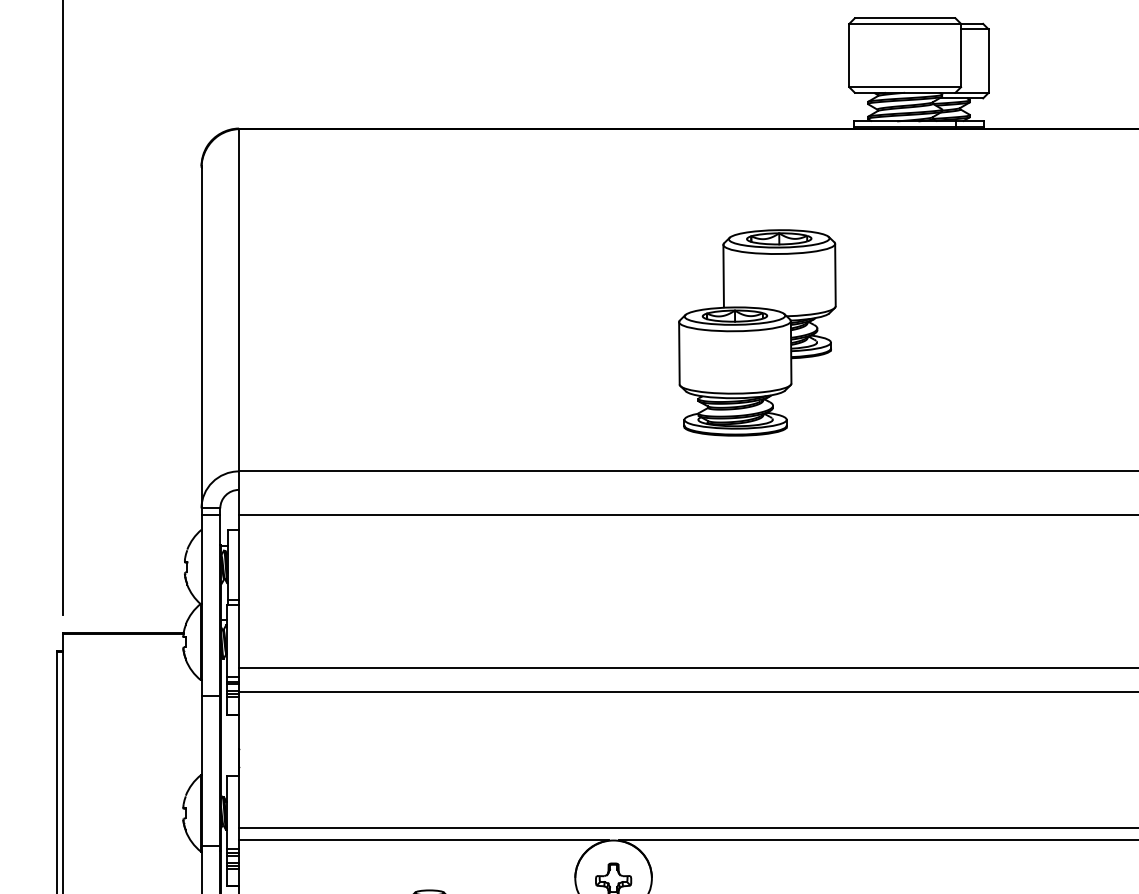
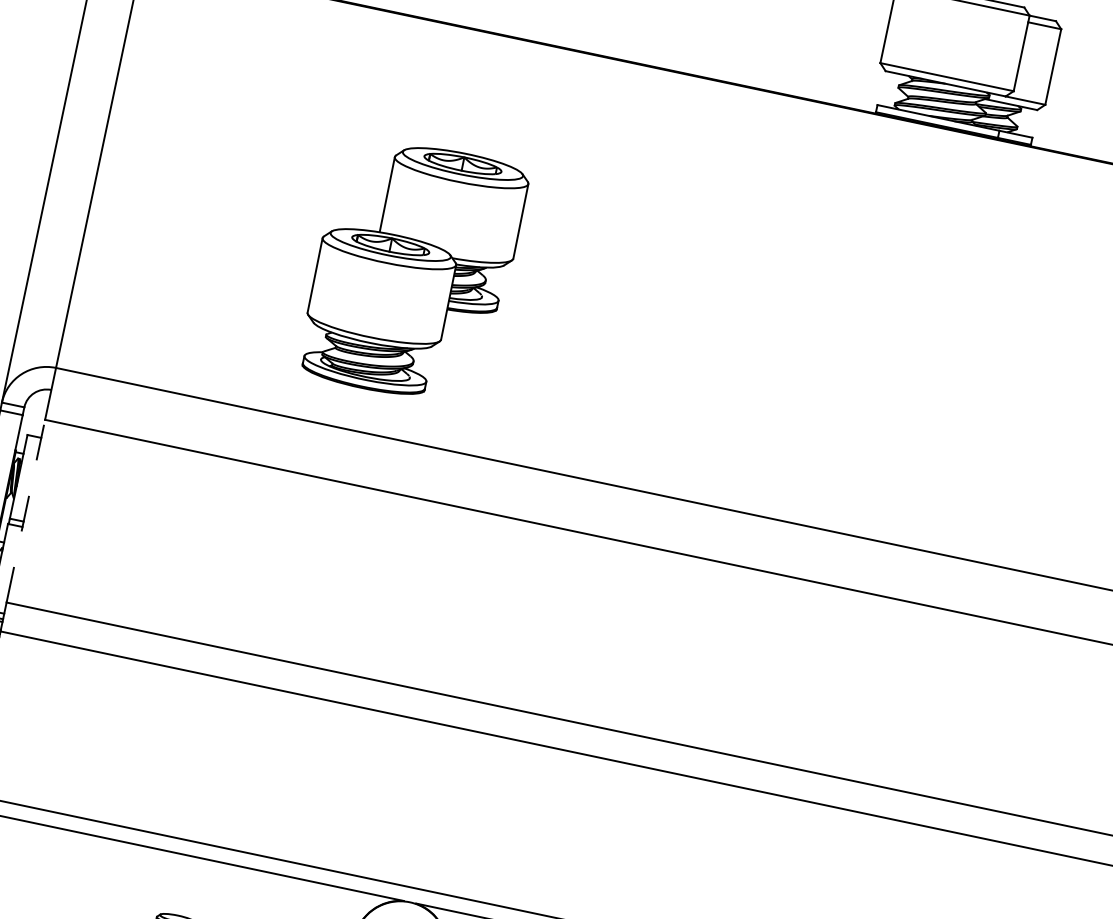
part: (757, 332) -> (413, 270), moved
line: (239, 591) -> (26, 511), solid -> dashed

